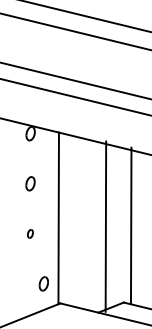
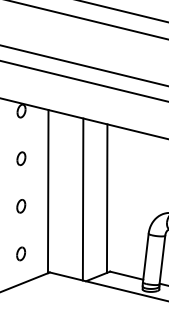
line: (130, 225) -> (106, 198), moved
line: (105, 226) -> (82, 199), moved
part: (30, 234) -> (21, 206), size x1.67
part: (43, 283) -> (20, 253), moved

